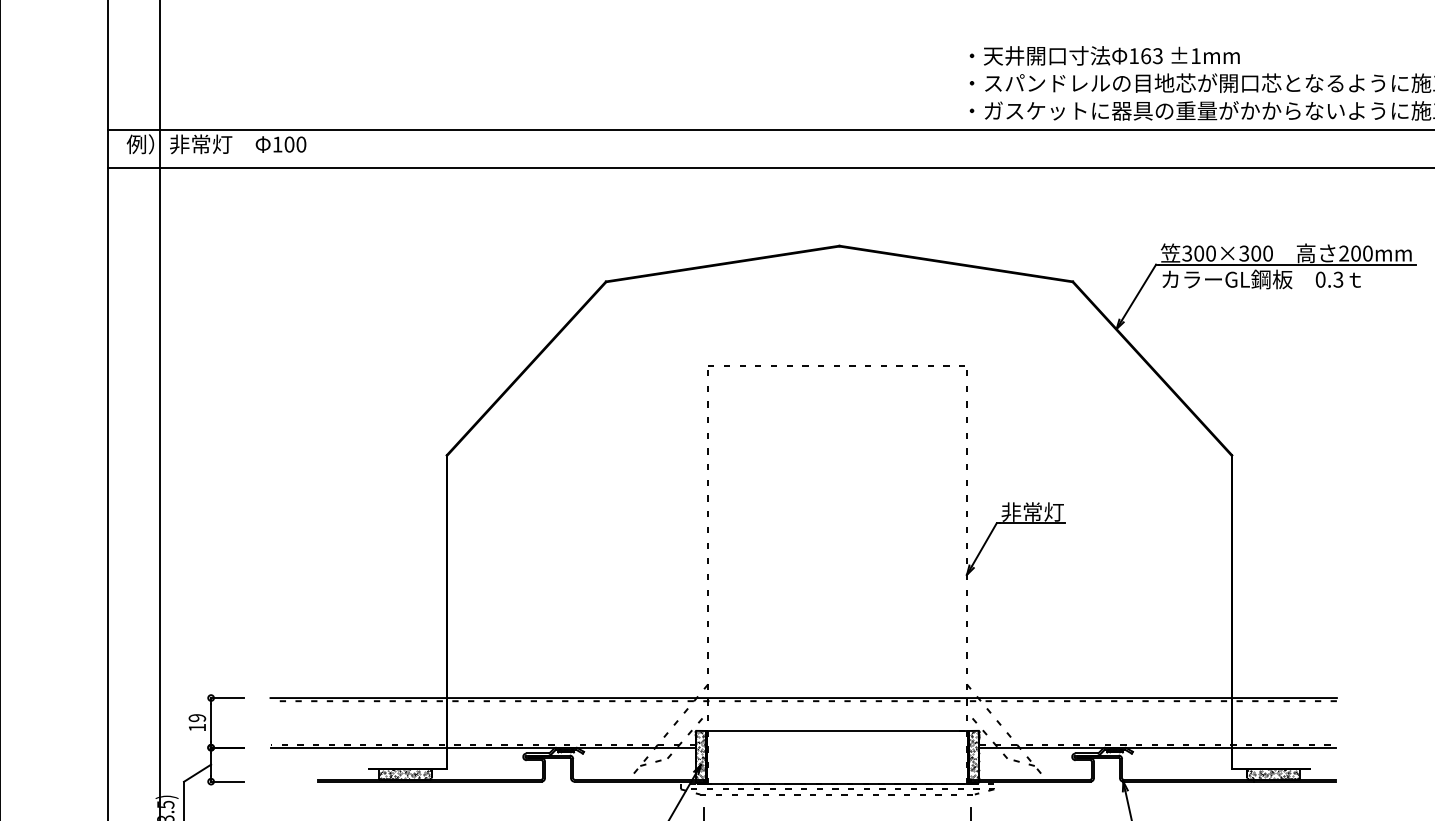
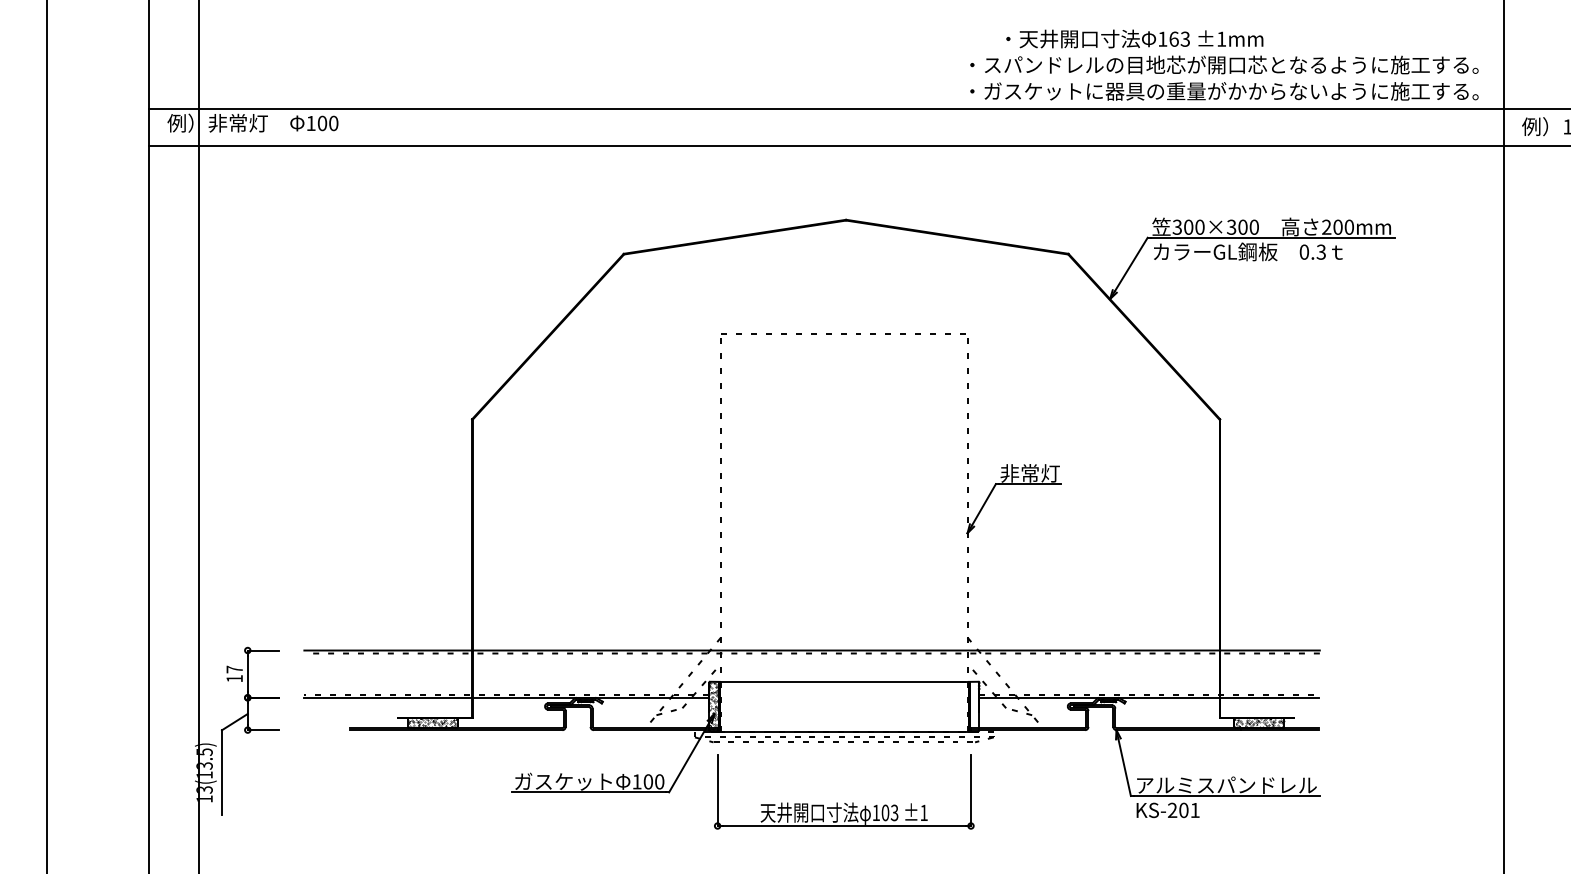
text: (1104, 55) -> (1134, 38), moved
text: (197, 717) -> (234, 669), 19 -> 17
hatch: (974, 756) -> (974, 706), removed

